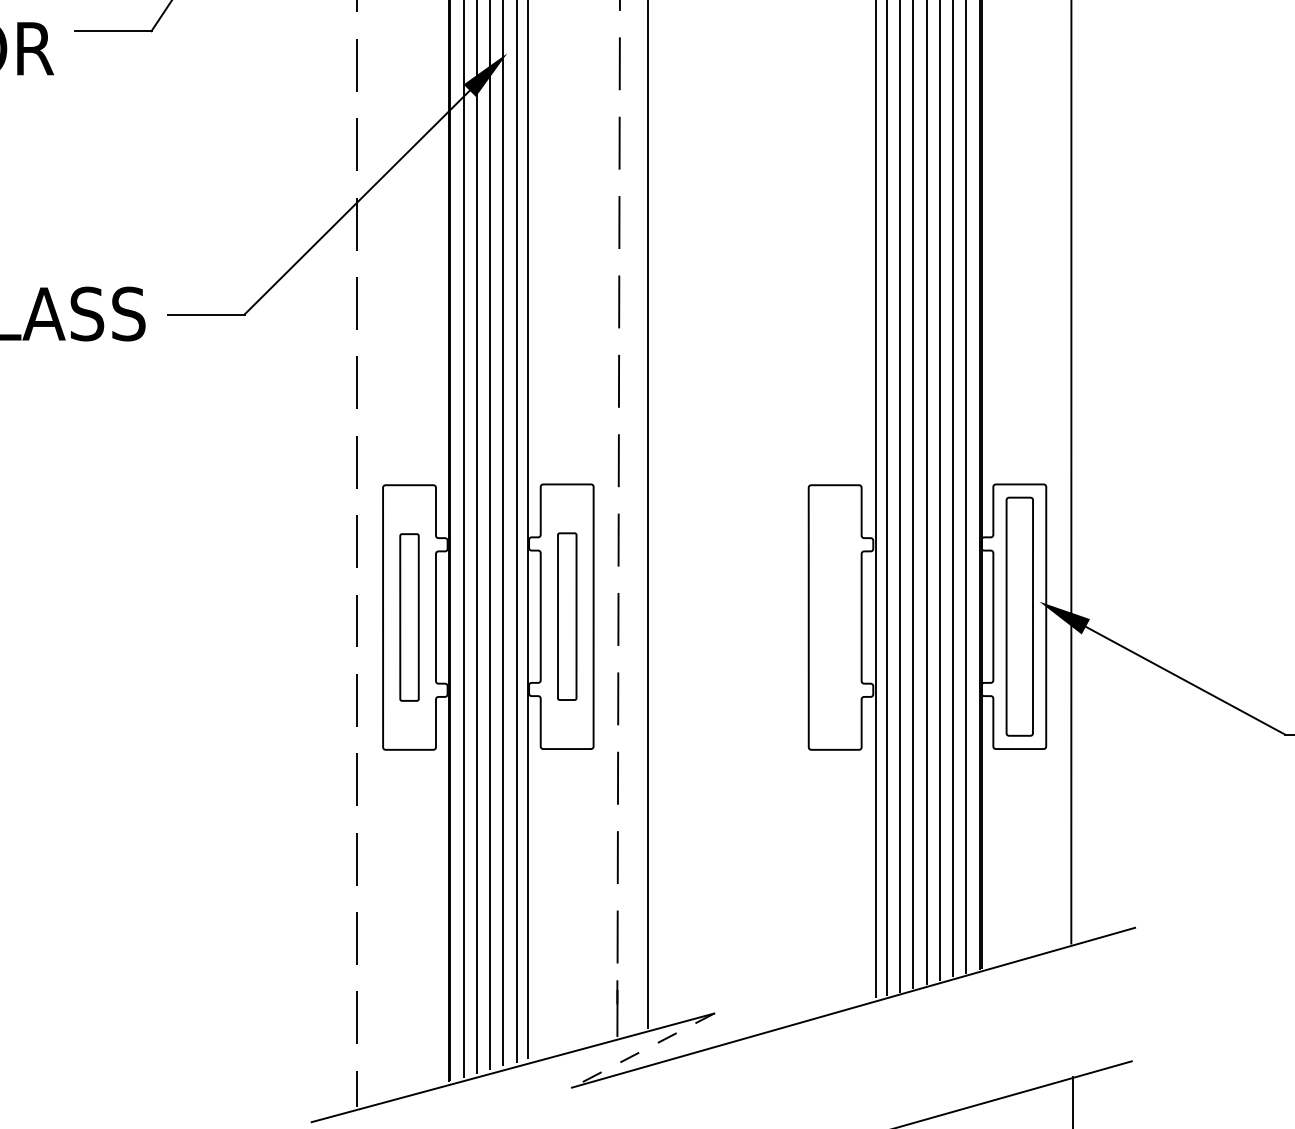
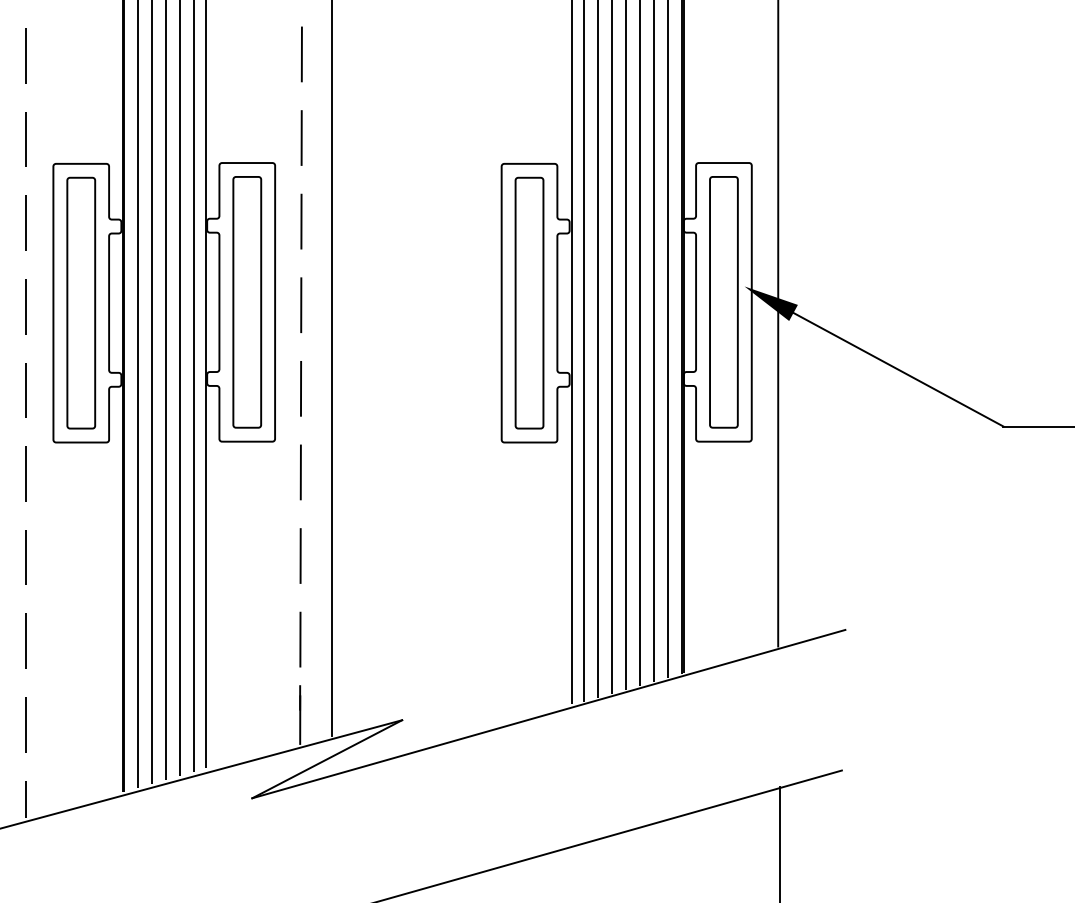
part: (567, 616) -> (247, 302), size x1.43
part: (409, 617) -> (81, 303), size x1.43
part: (835, 617) -> (529, 303), added
line: (642, 1050) -> (326, 759), dashed -> solid

